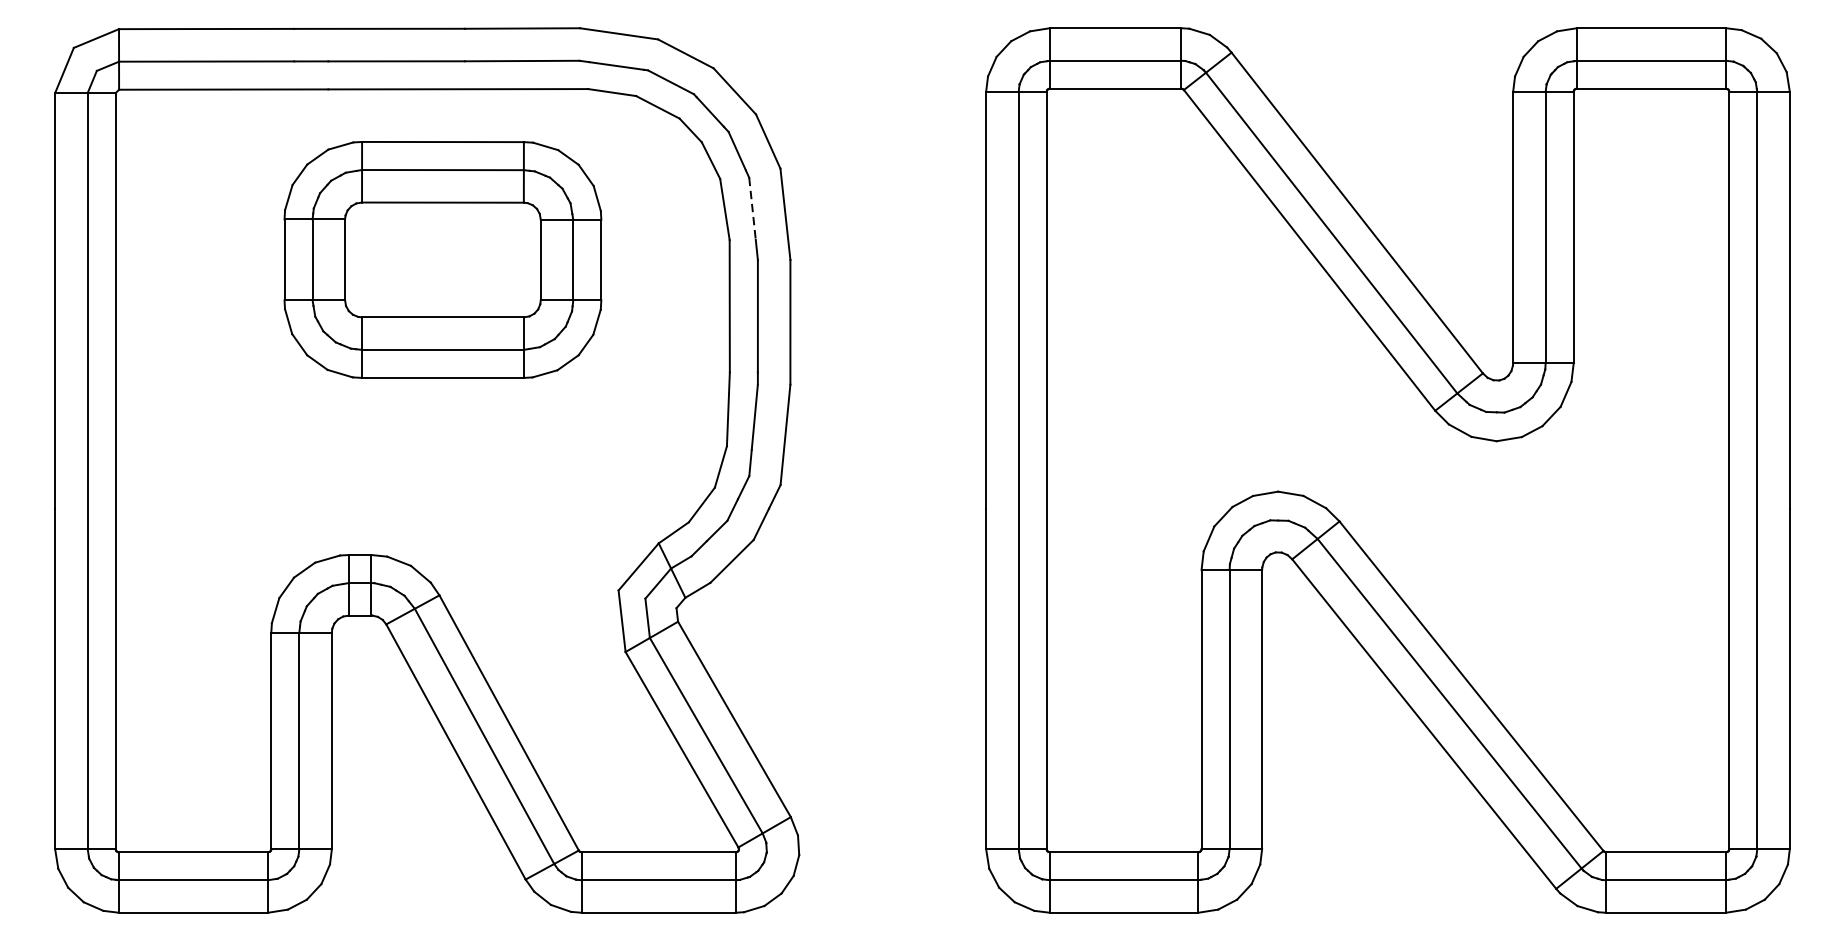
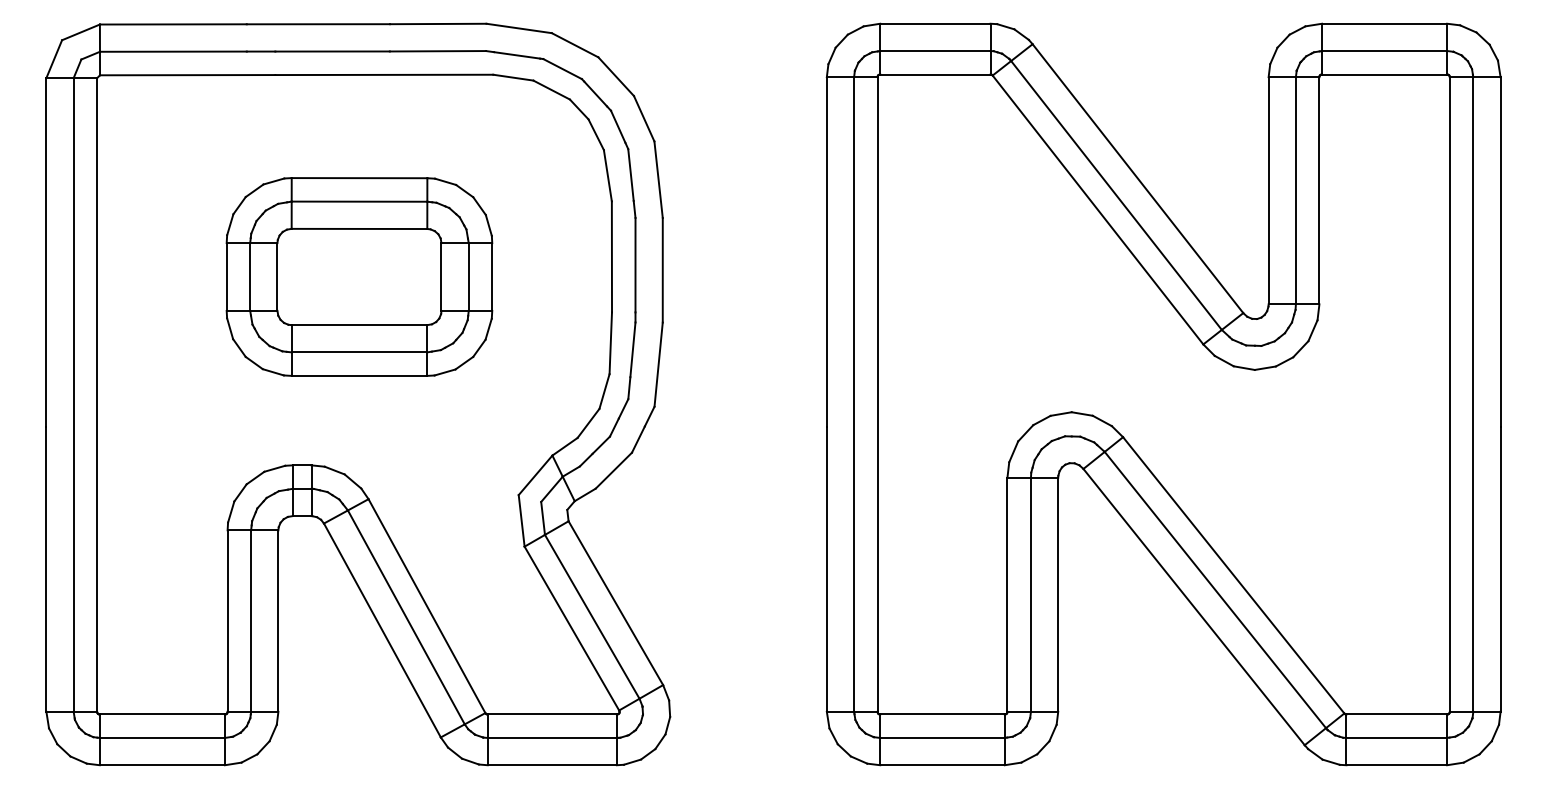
line: (753, 209) -> (631, 175), dashed -> solid
part: (442, 259) -> (359, 276), moved

